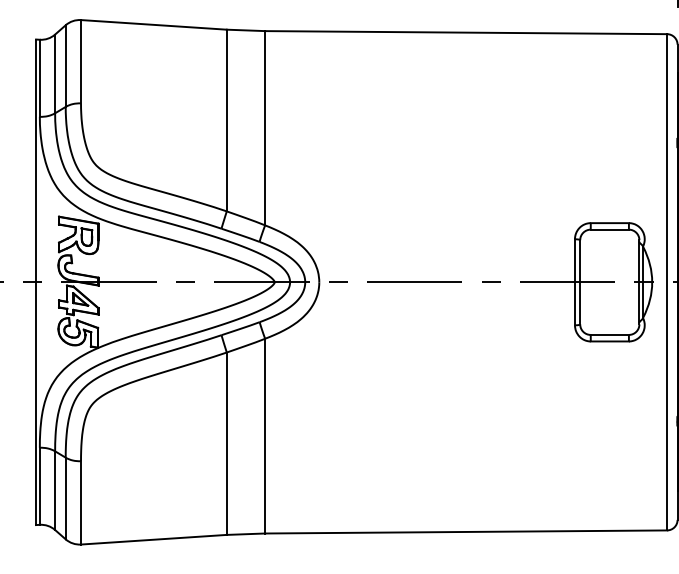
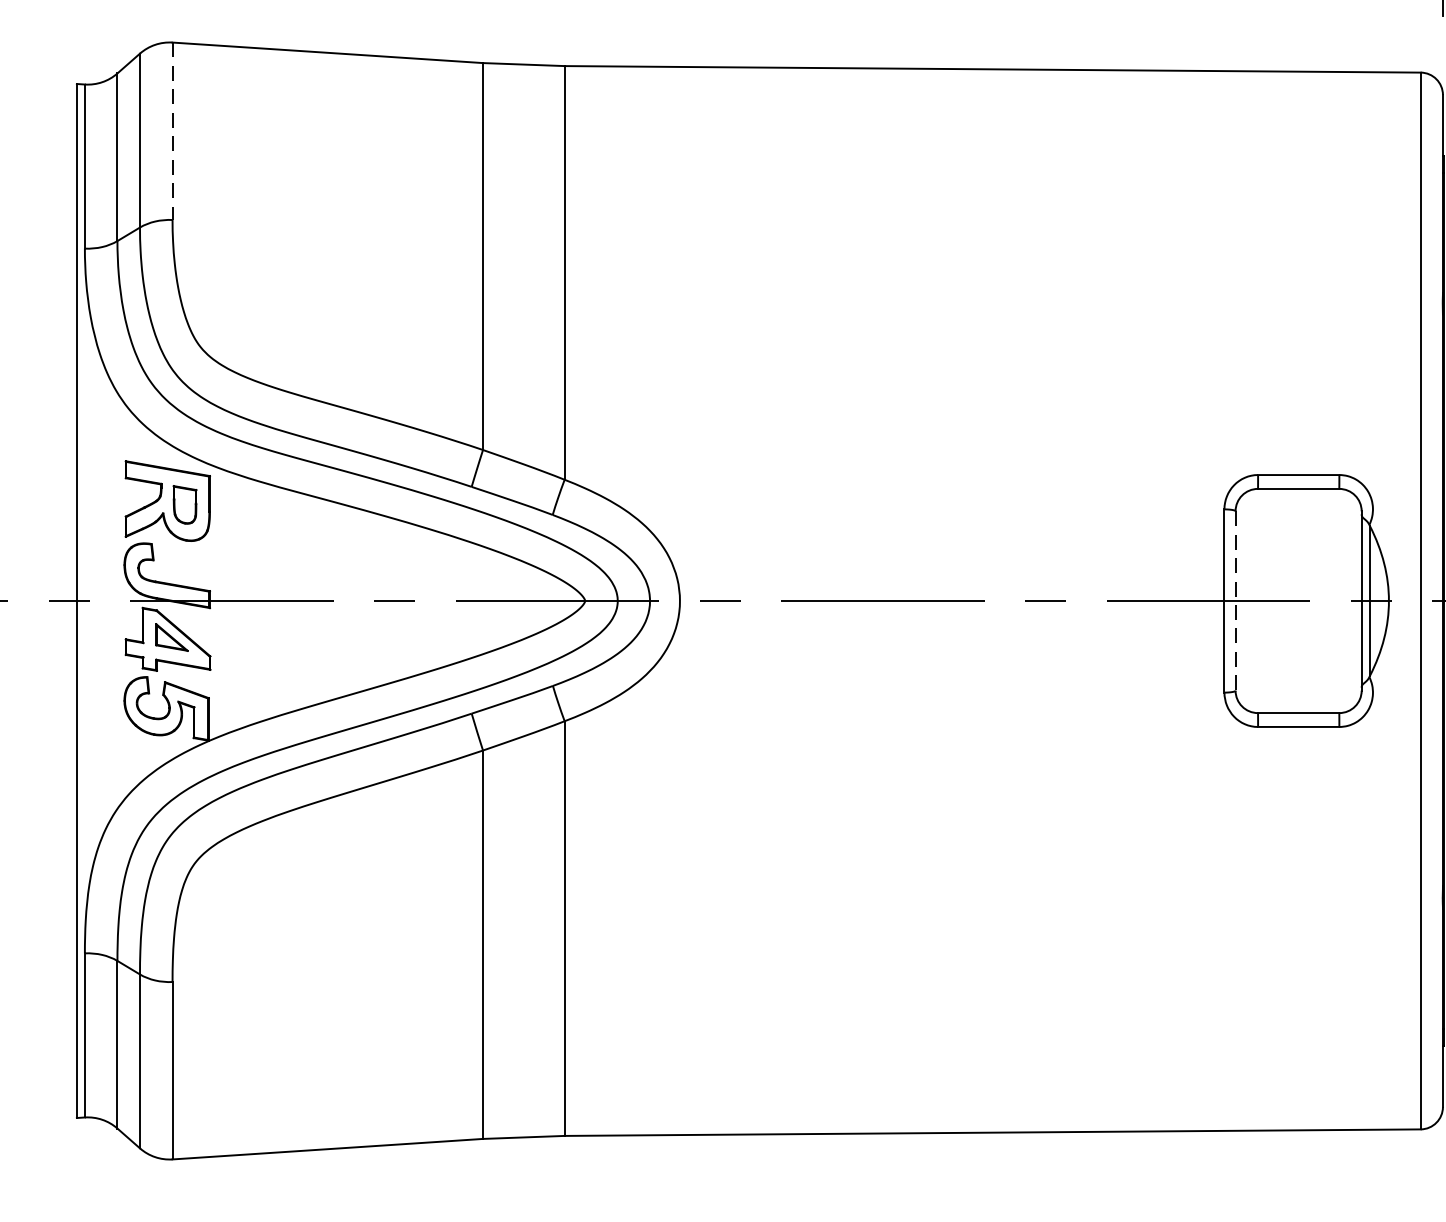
line: (81, 61) -> (173, 130), solid -> dashed
line: (580, 282) -> (1236, 601), solid -> dashed

